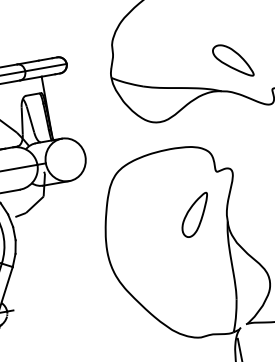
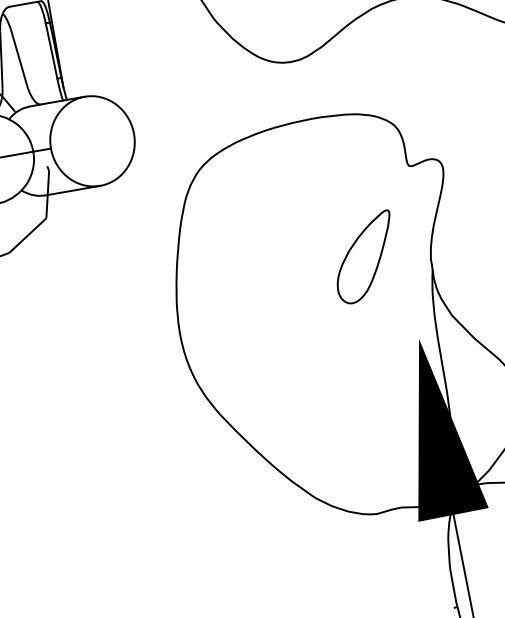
fill: (237, 297) -> (453, 430), added

